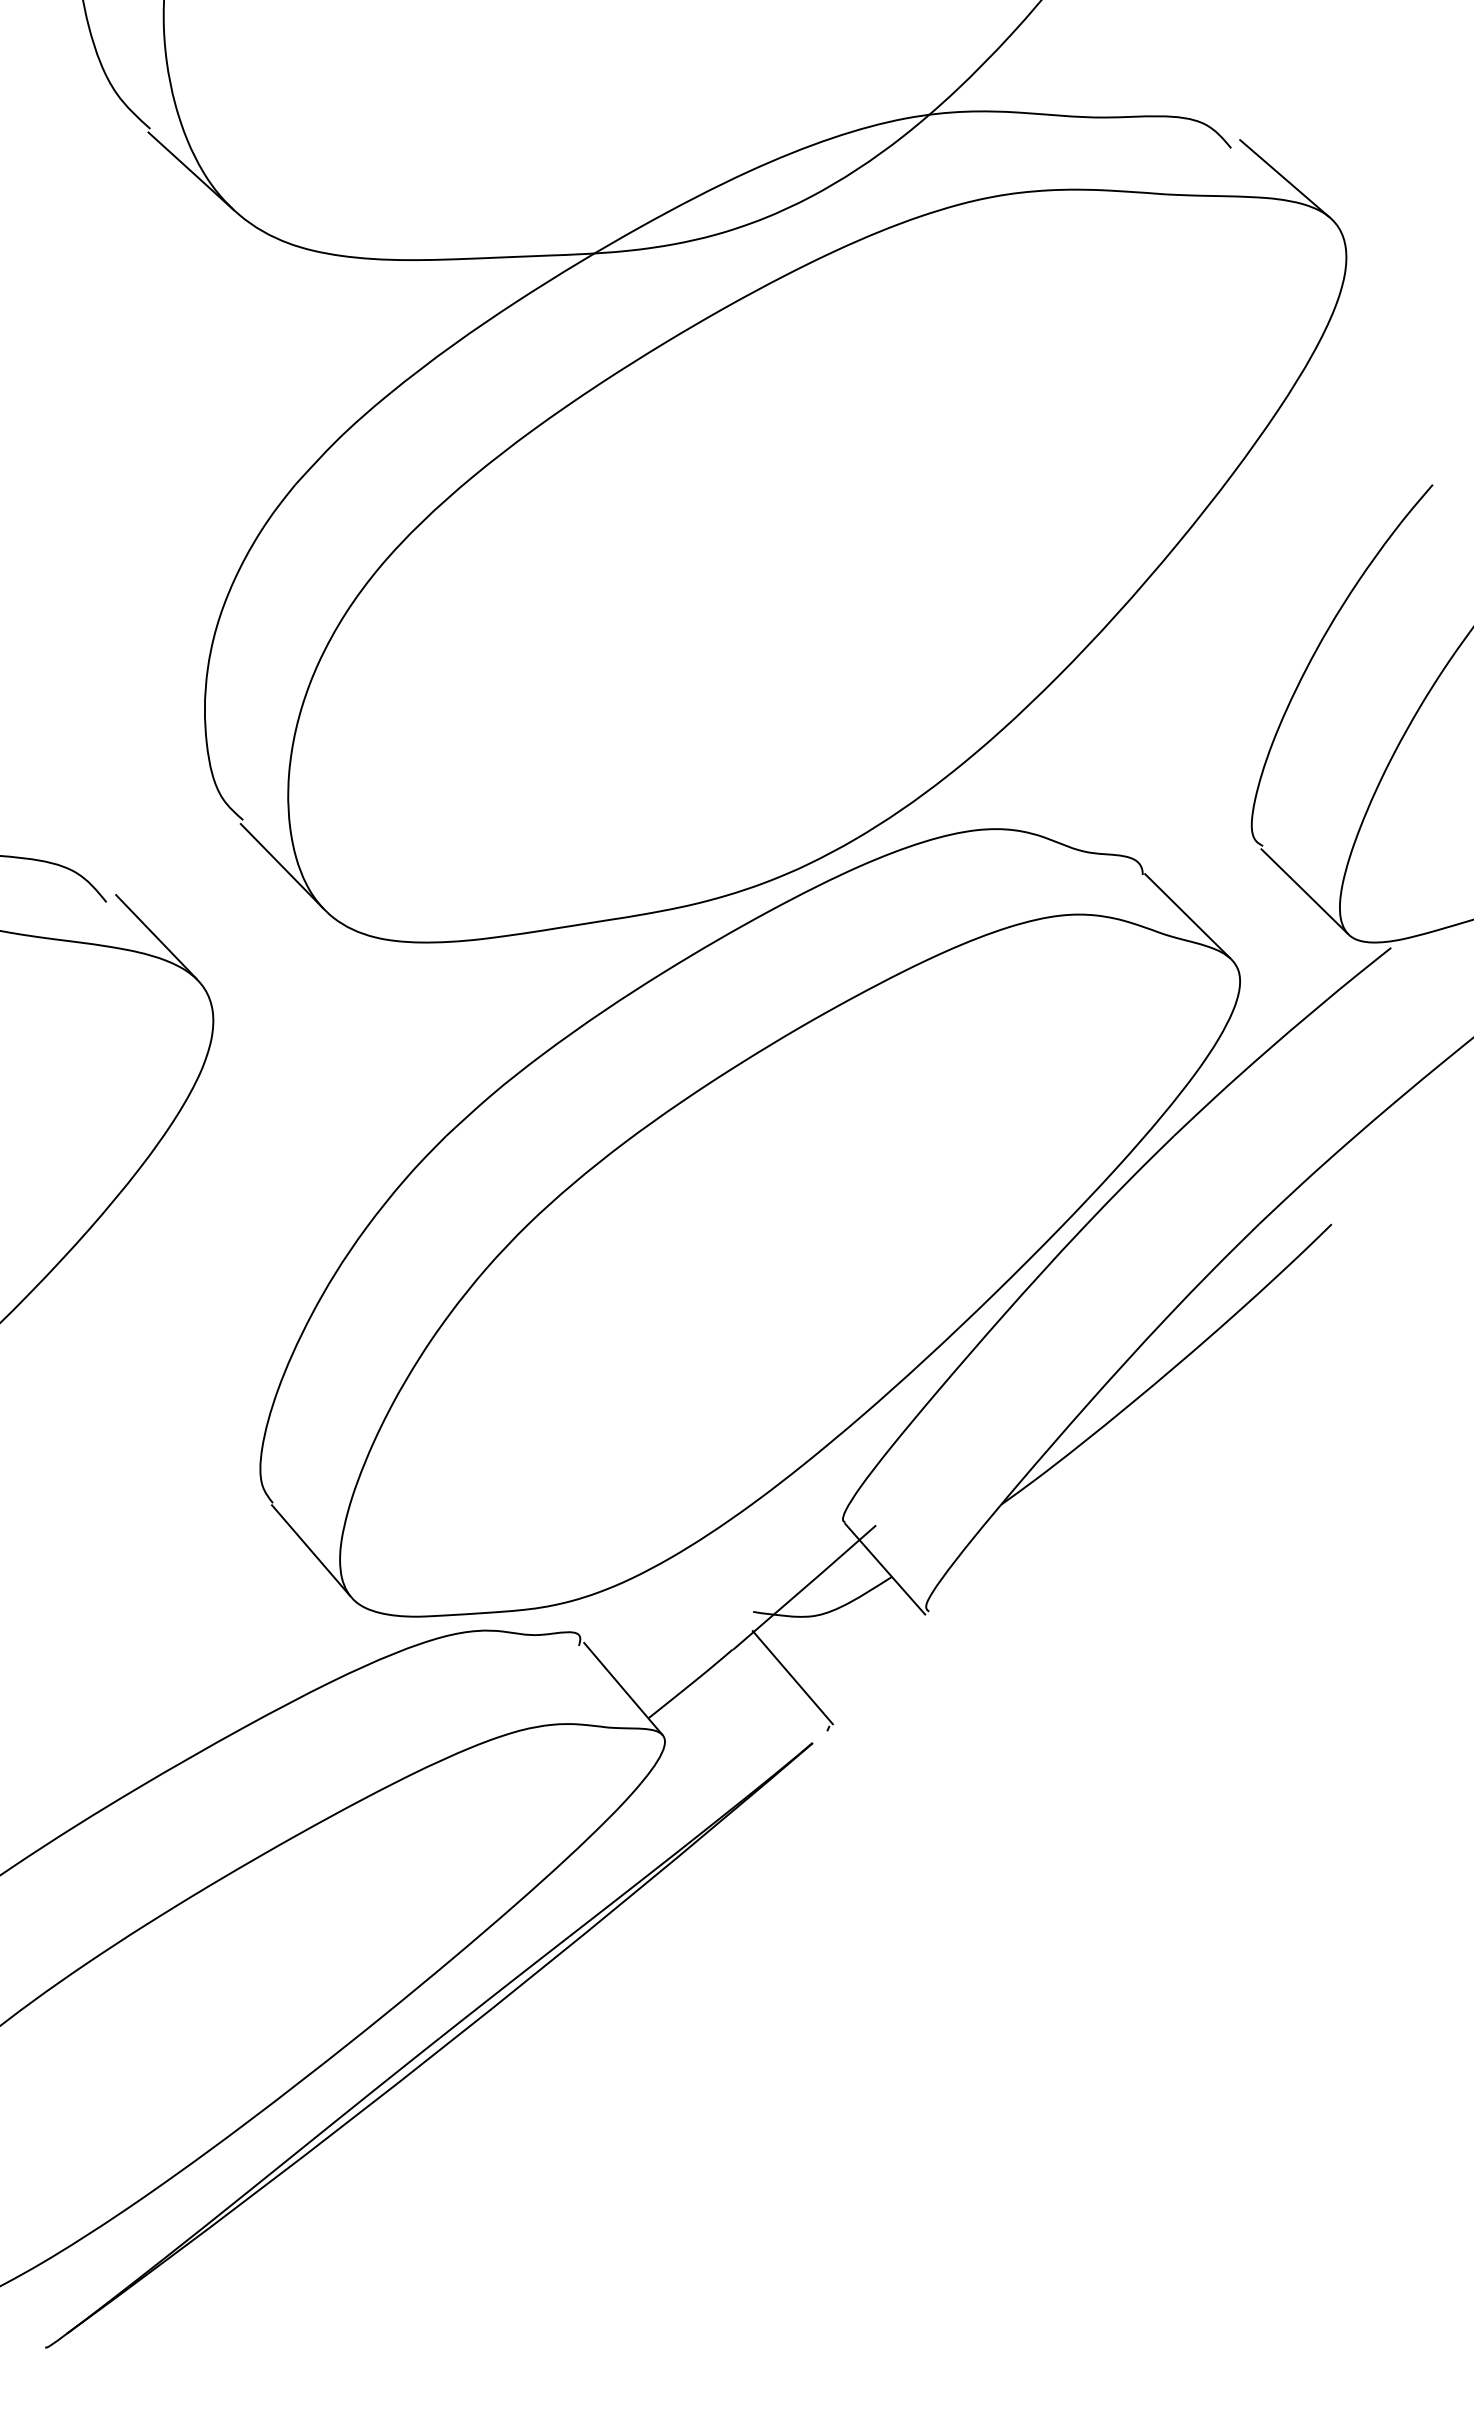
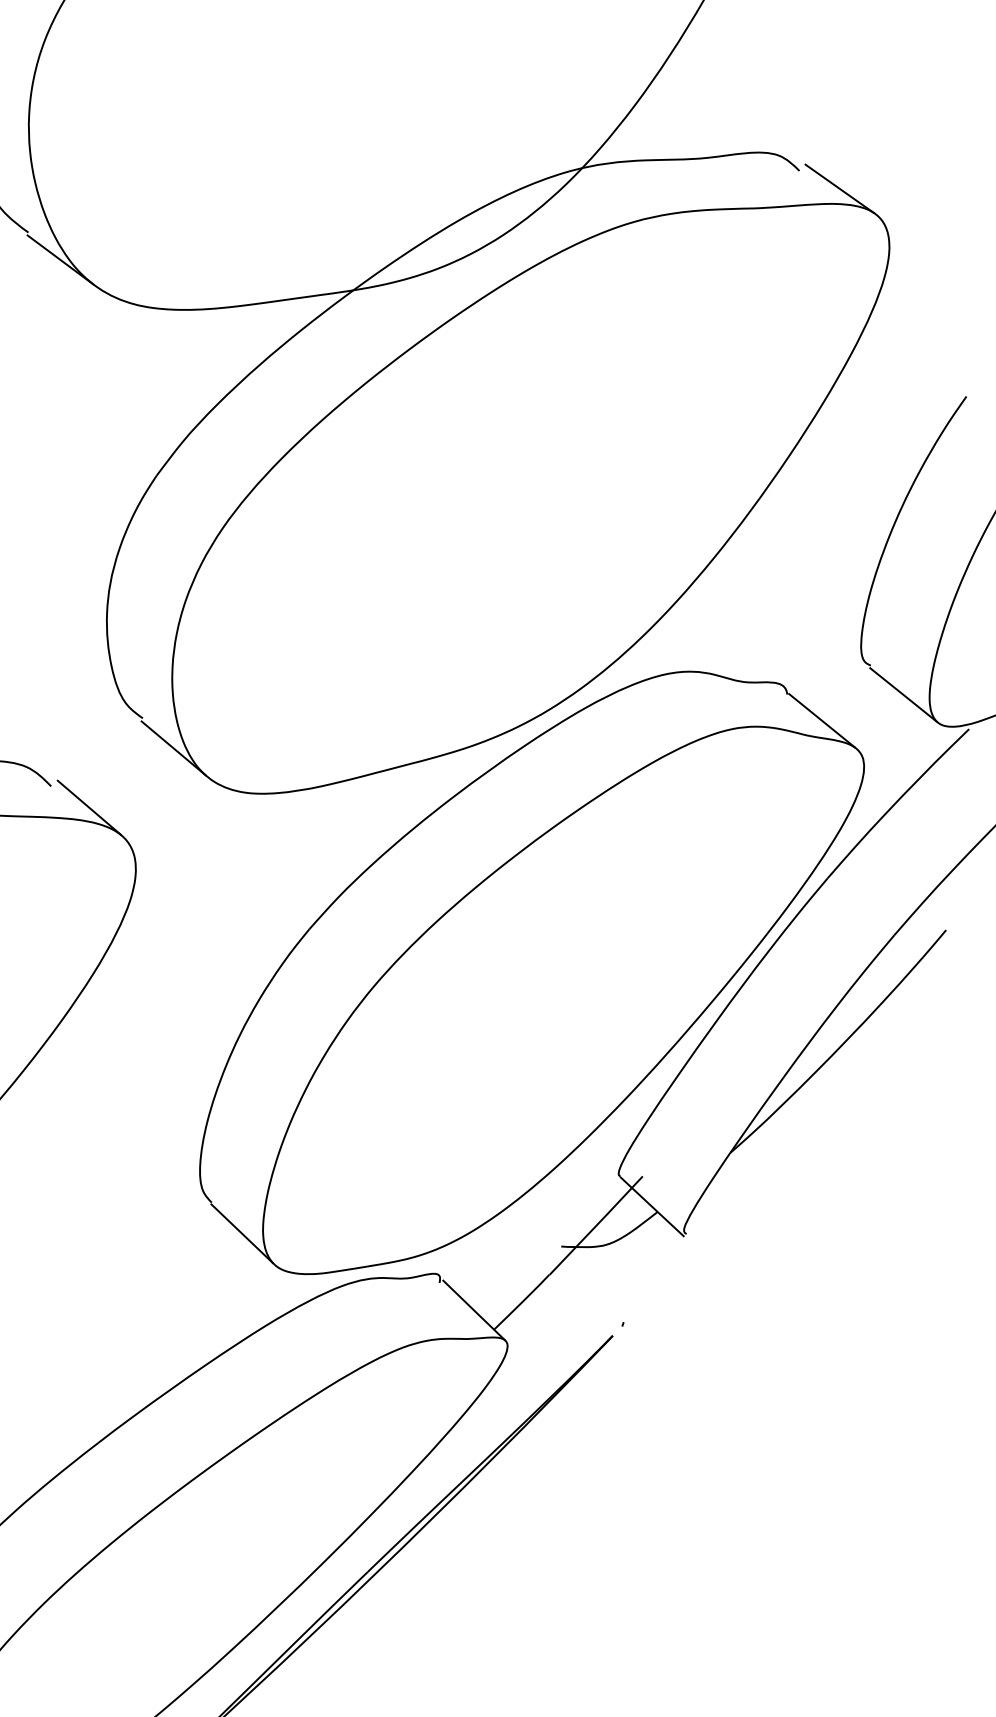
line: (792, 1677) -> (593, 1290), removed

